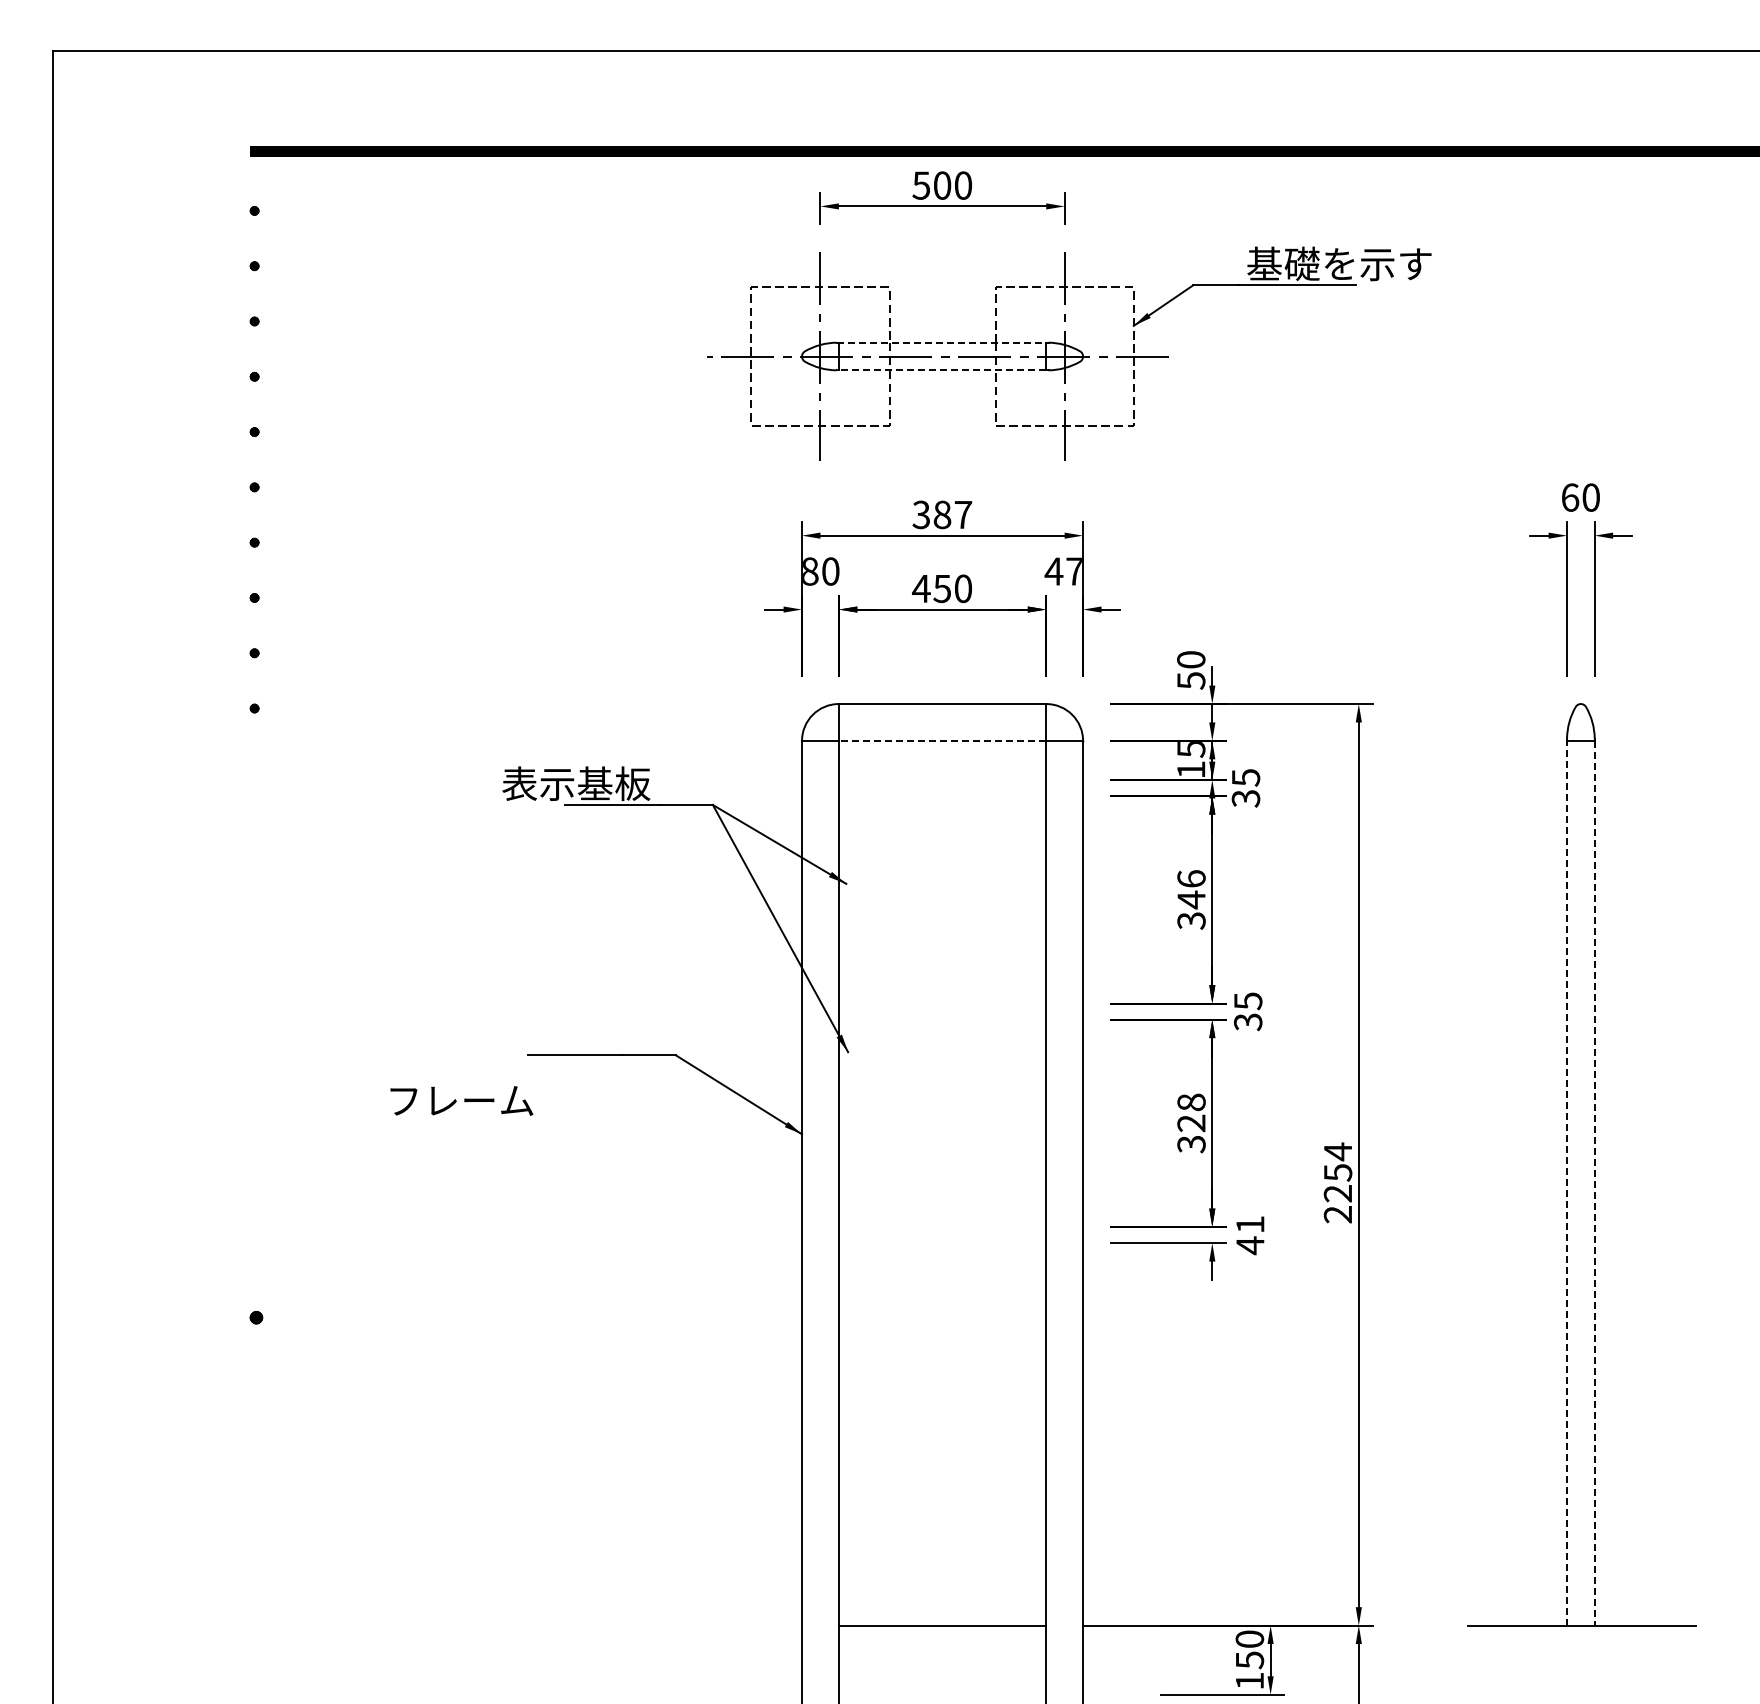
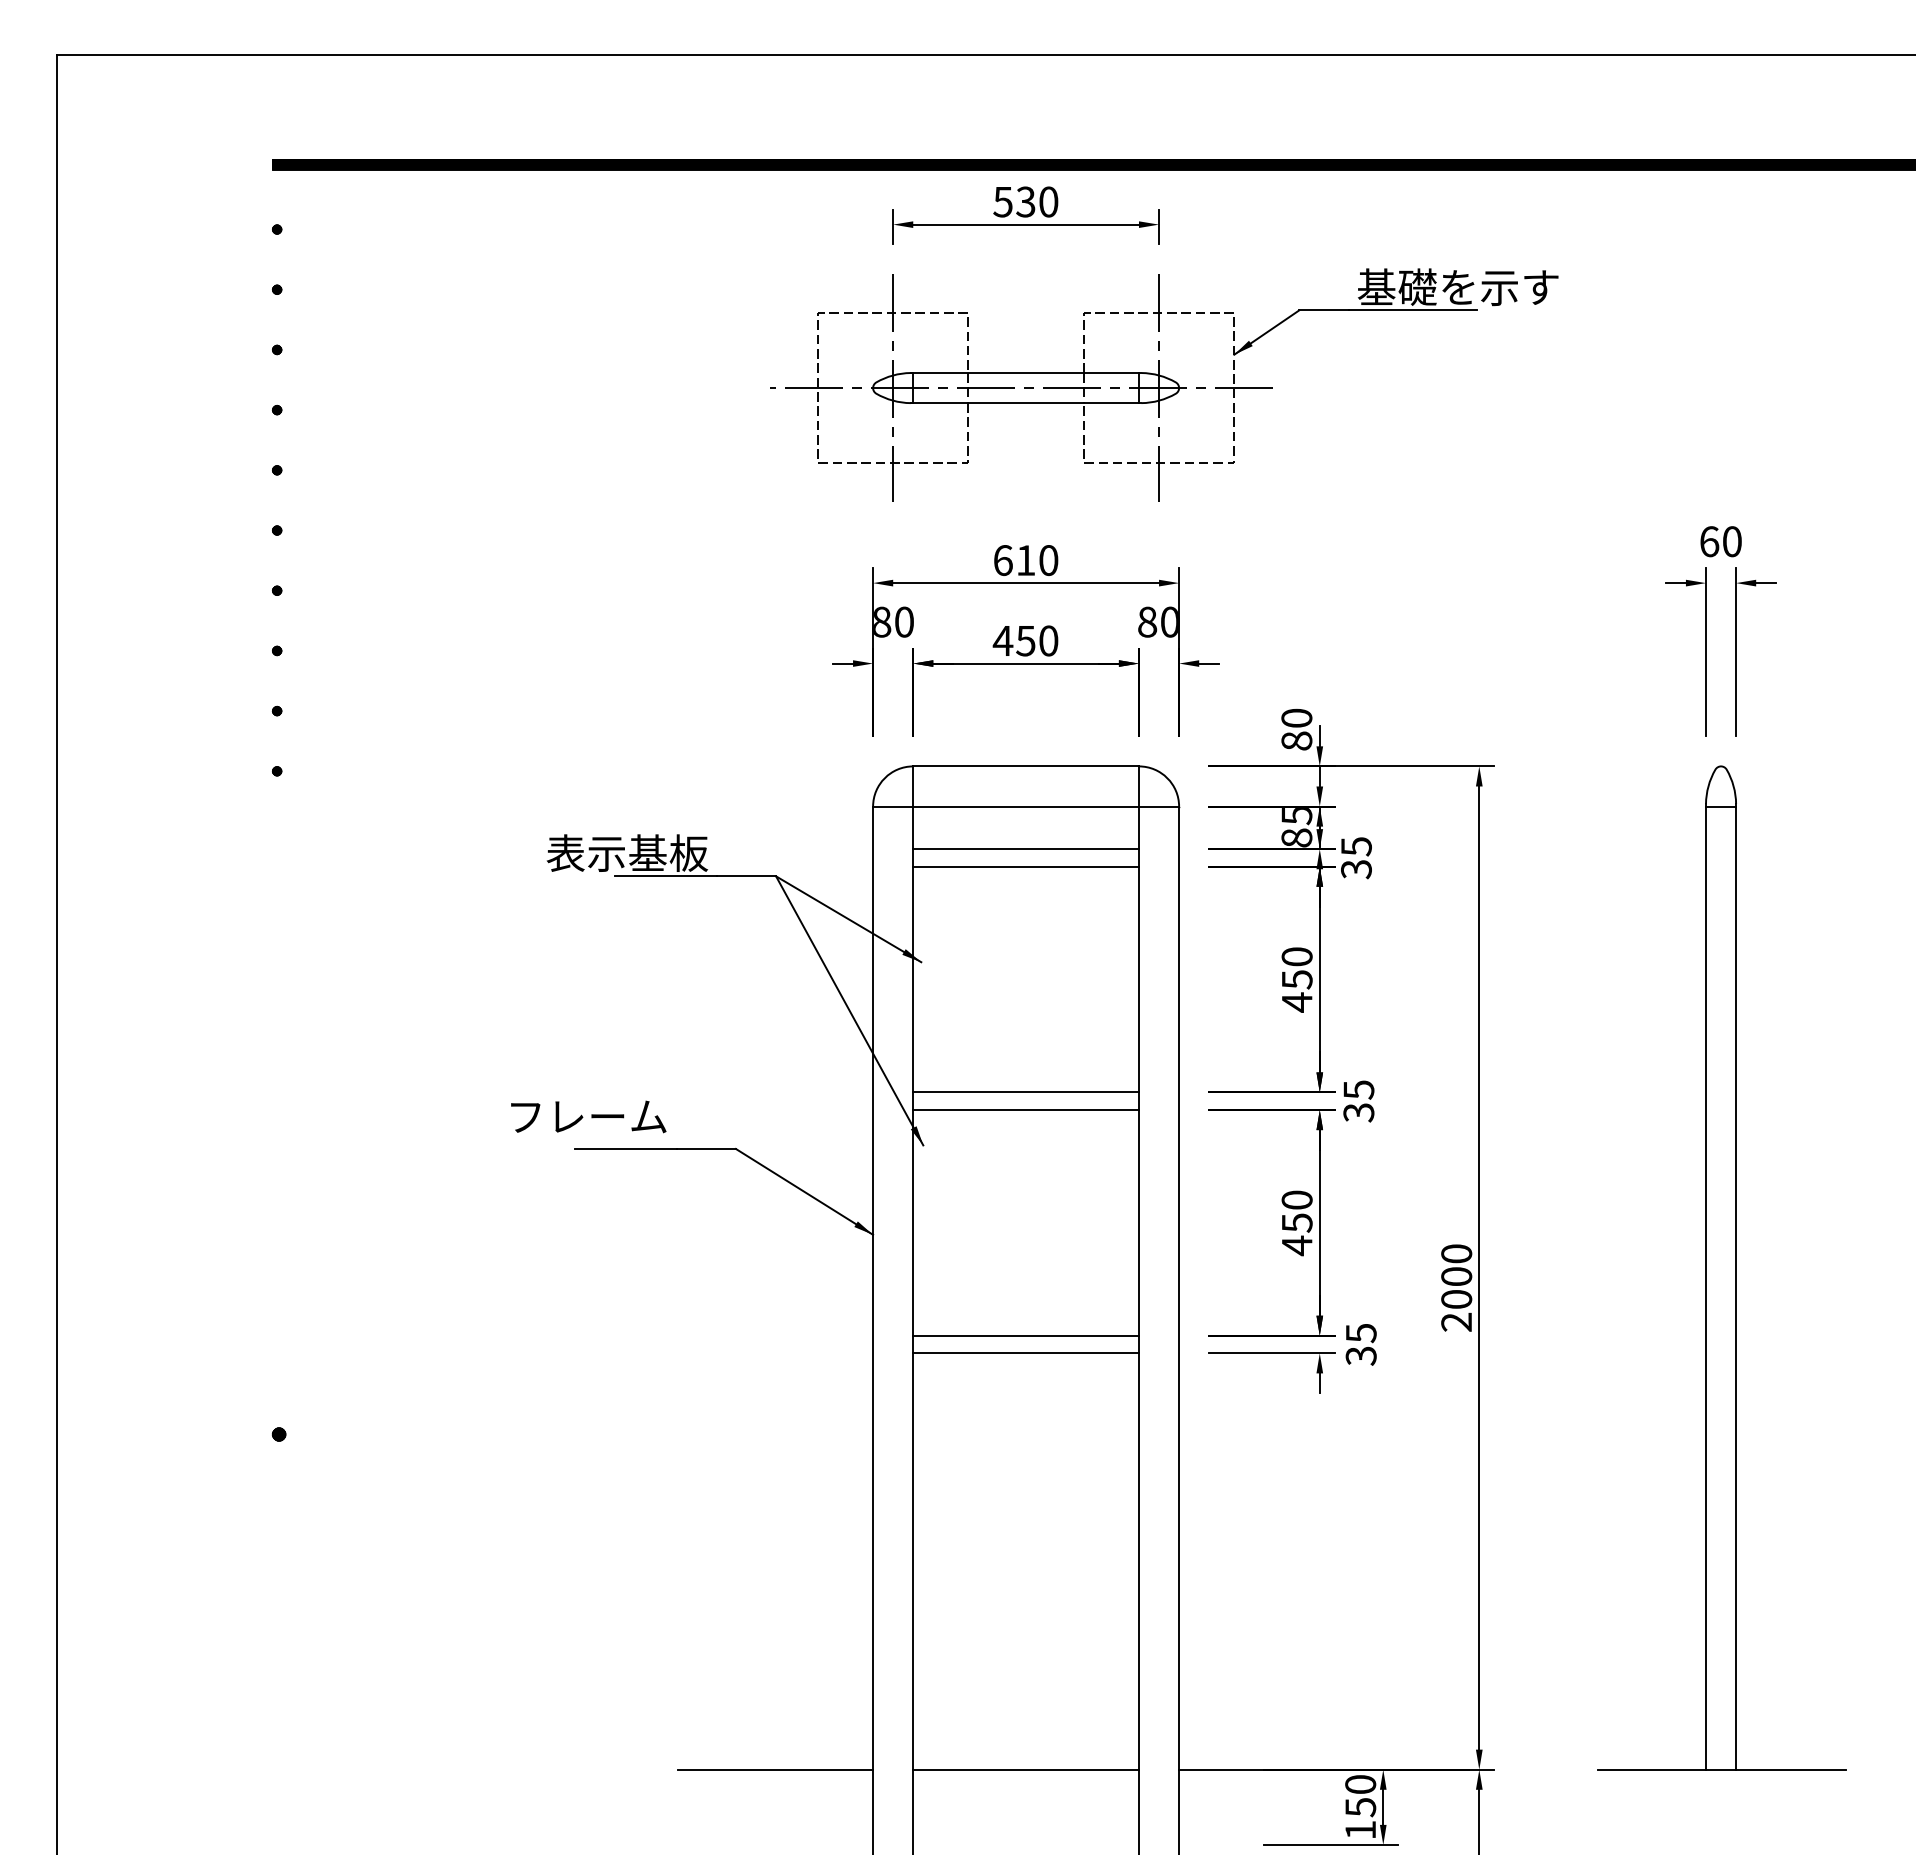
text: (942, 185) -> (1026, 201), 500 -> 530
line: (941, 342) -> (1024, 372), dashed -> solid
line: (941, 370) -> (1024, 403), dashed -> solid
text: (942, 514) -> (1026, 560), 387 -> 610
text: (1062, 571) -> (1156, 622), 47 -> 80
text: (1191, 680) -> (1297, 740), 50 -> 80
line: (942, 740) -> (1026, 806), dashed -> solid
text: (1191, 769) -> (1297, 837), 15 -> 85
line: (942, 780) -> (1026, 849), added
line: (942, 796) -> (1026, 867), added
text: (1191, 900) -> (1297, 980), 346 -> 450
line: (942, 1003) -> (1026, 1092), added
line: (942, 1019) -> (1026, 1109), added
text: (461, 1100) -> (588, 1116), moved
text: (1191, 1123) -> (1297, 1223), 328 -> 450
text: (1337, 1172) -> (1456, 1276), 2254 -> 2000
line: (1567, 1182) -> (1706, 1287), dashed -> solid
line: (1594, 1183) -> (1735, 1288), dashed -> solid
line: (942, 1227) -> (1026, 1336), added
text: (1250, 1235) -> (1361, 1345), 41 -> 35
line: (942, 1243) -> (1026, 1353), added
line: (712, 1625) -> (775, 1769), added

